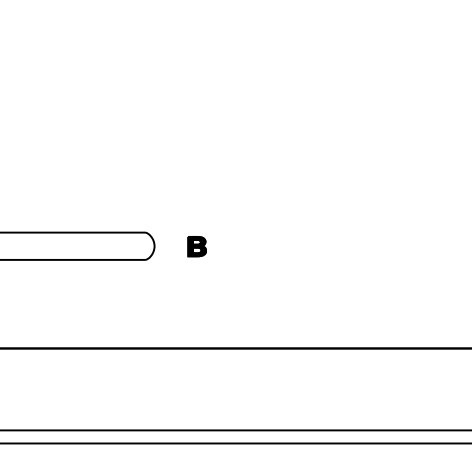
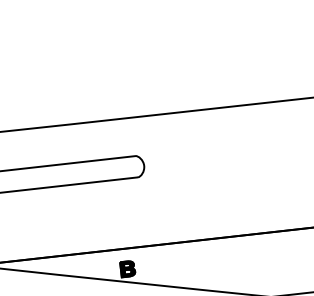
part: (196, 246) -> (127, 269), moved

